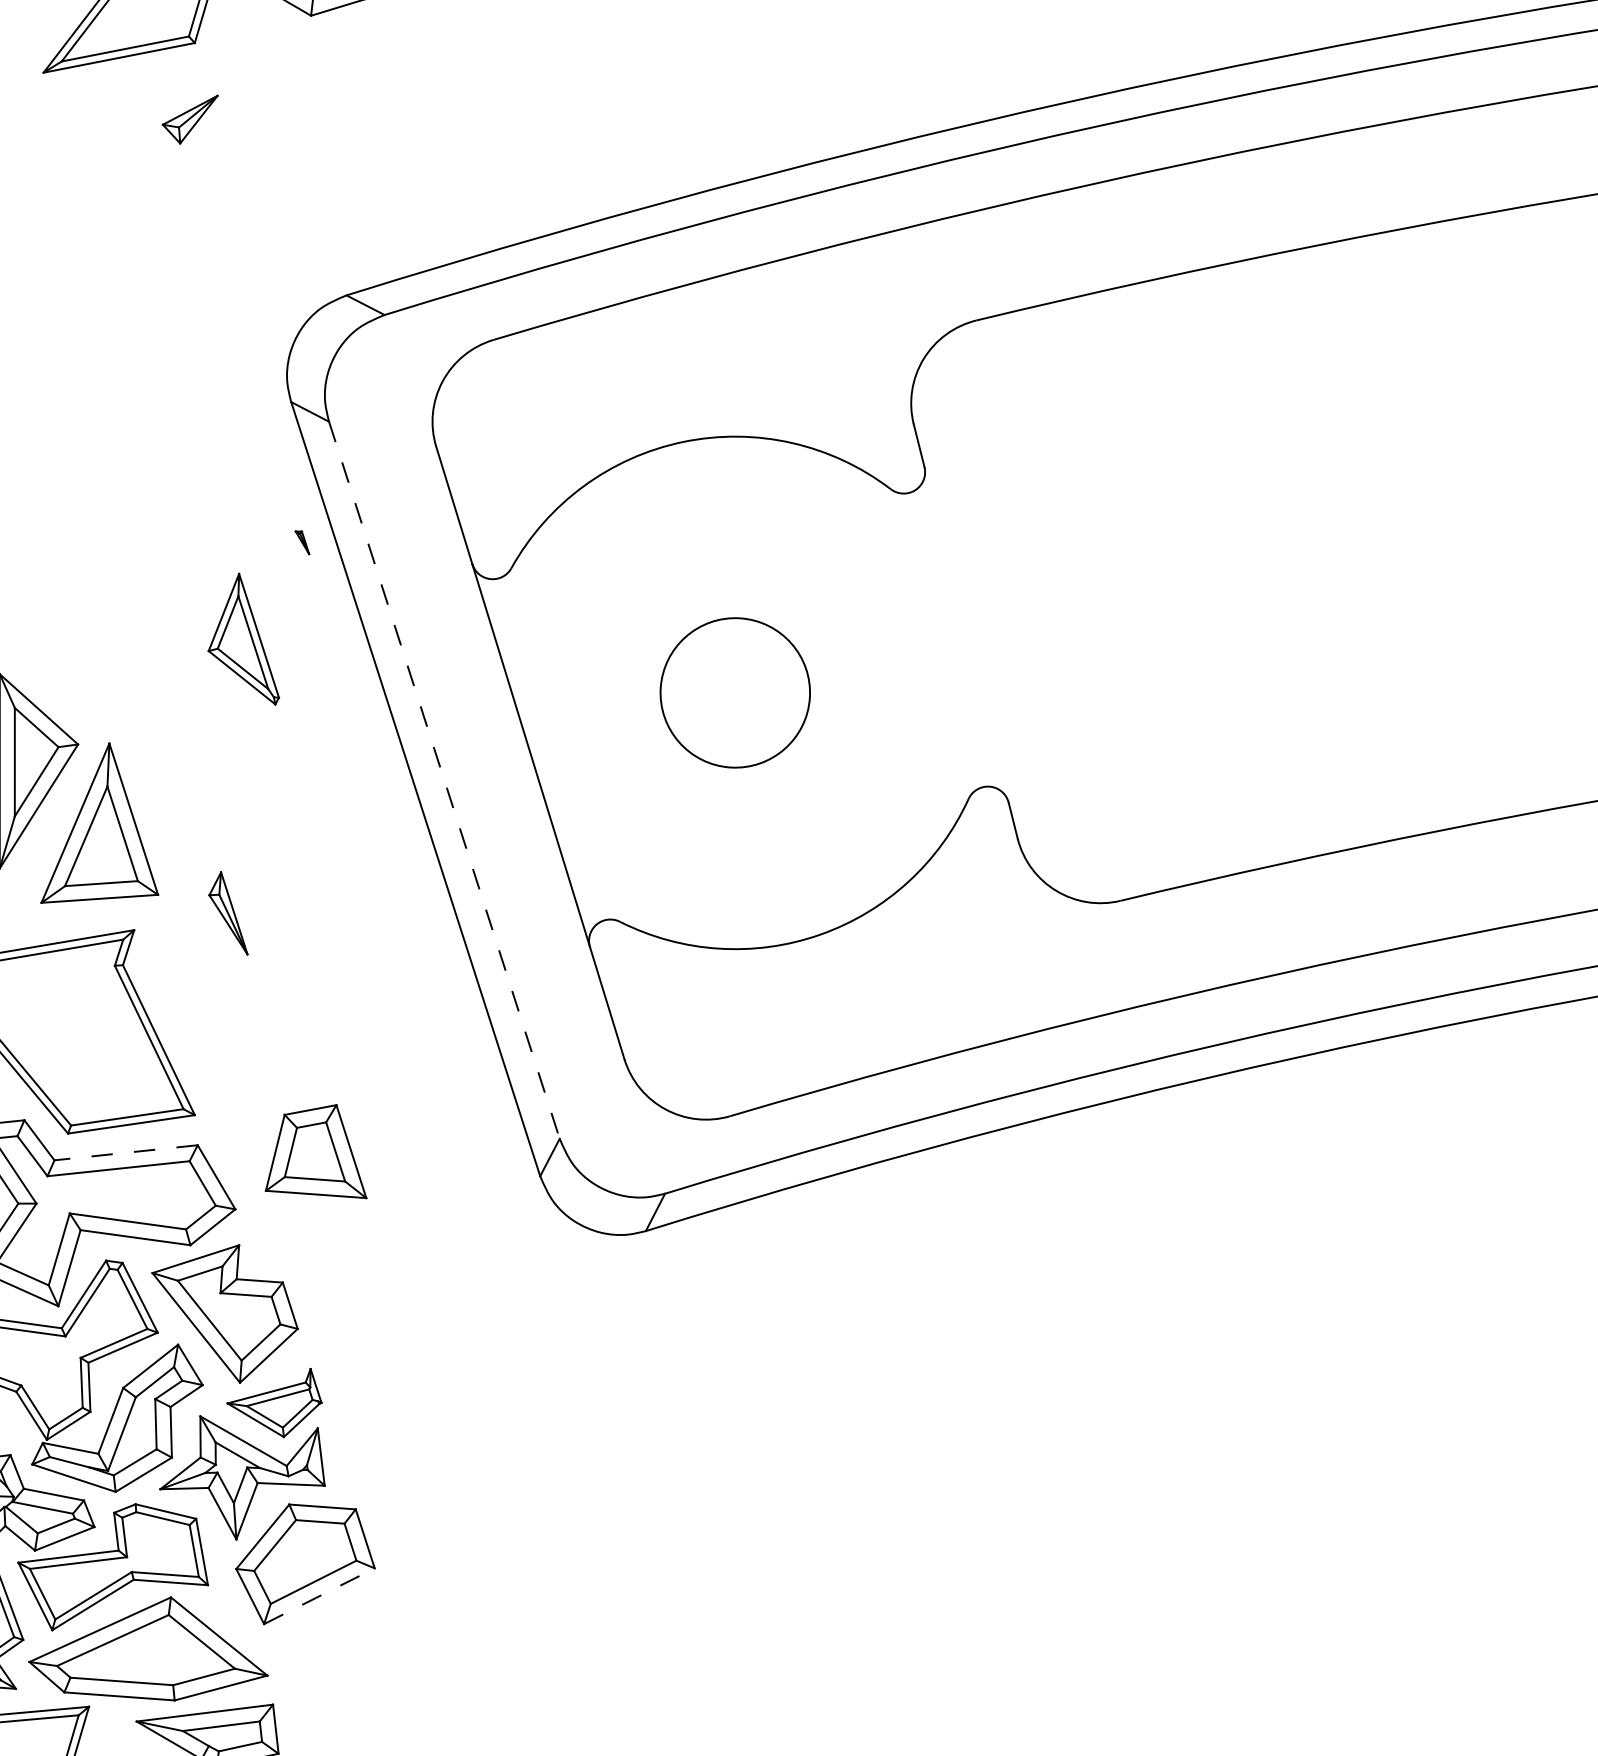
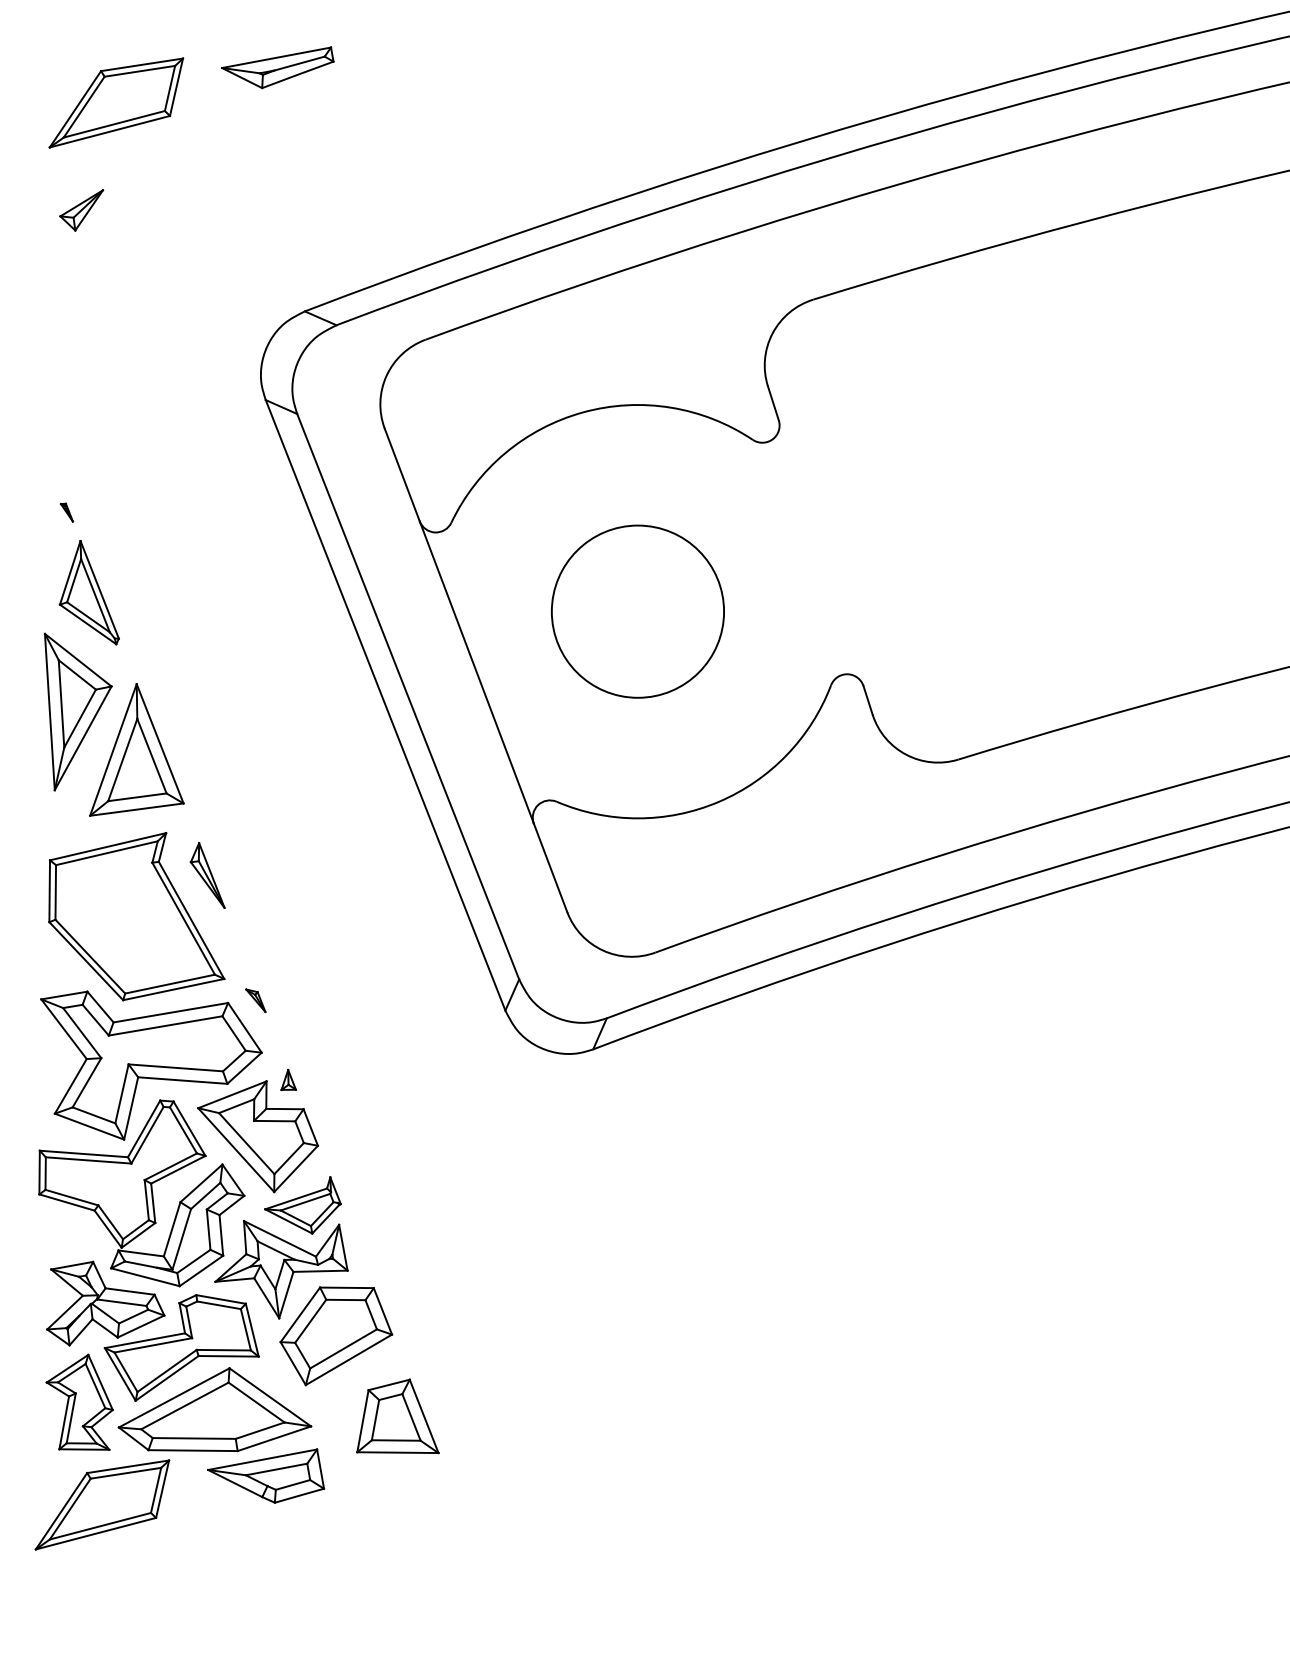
part: (189, 119) -> (81, 210), moved
part: (301, 542) -> (66, 512), moved
part: (244, 638) -> (88, 592), moved
circle: (734, 692) -> (637, 611), size x1.43
line: (444, 779) -> (408, 696), dashed -> solid
part: (228, 913) -> (207, 875), moved
part: (231, 1144) -> (255, 1000), added
part: (318, 1149) -> (397, 1416), moved
line: (125, 1152) -> (170, 1012), dashed -> solid
part: (266, 1244) -> (288, 1079), added
line: (318, 1595) -> (348, 1359), dashed -> solid

